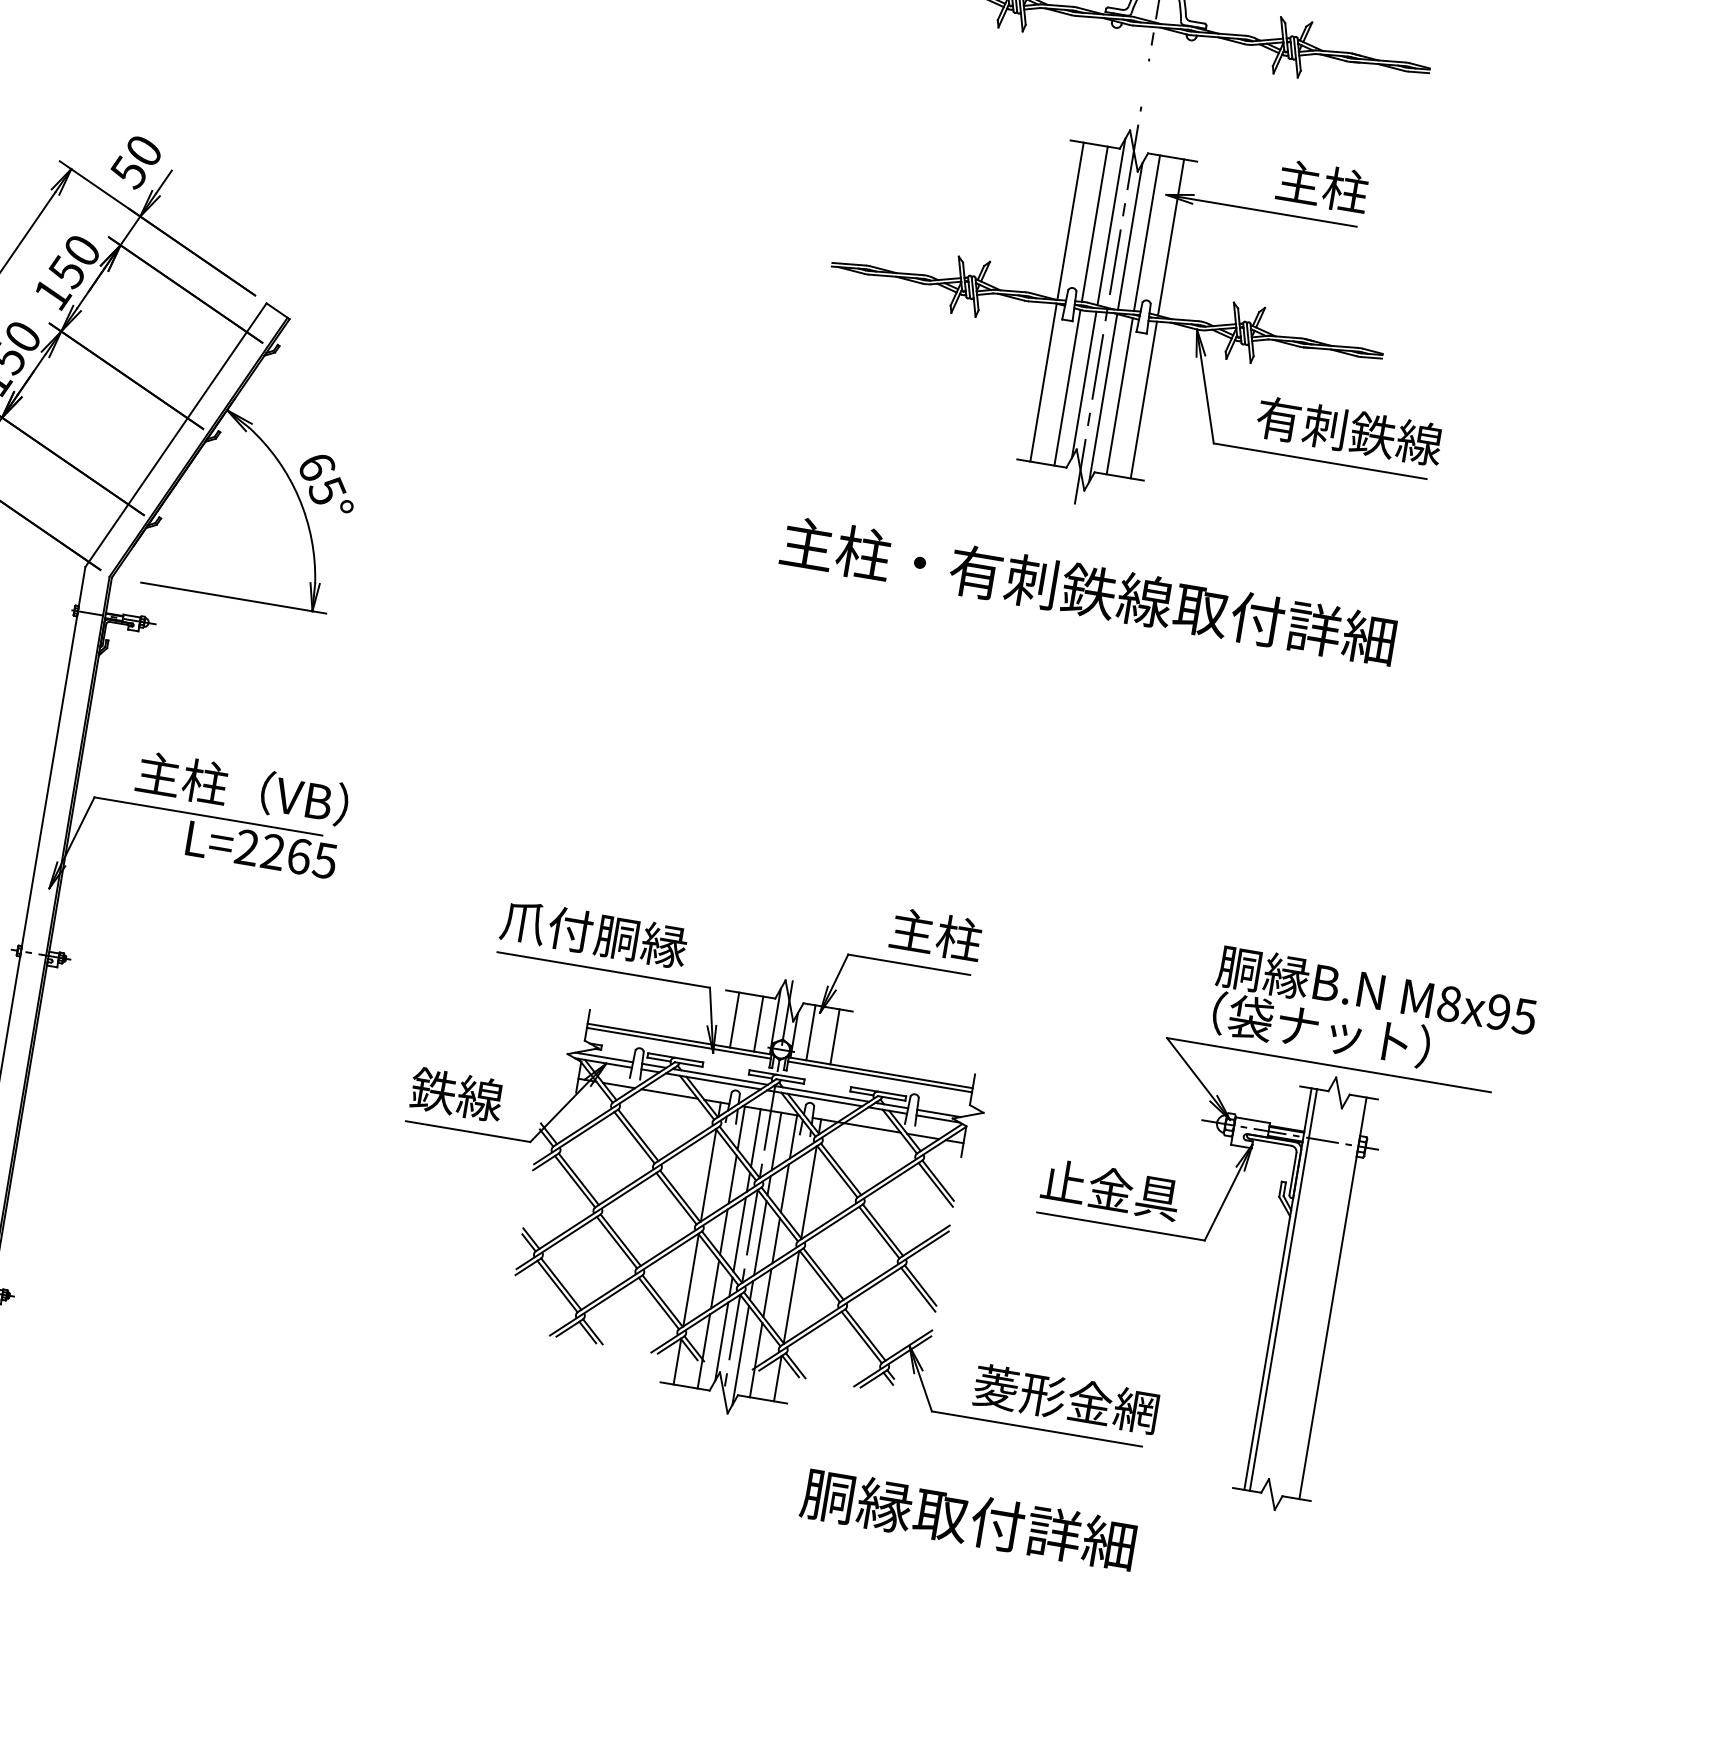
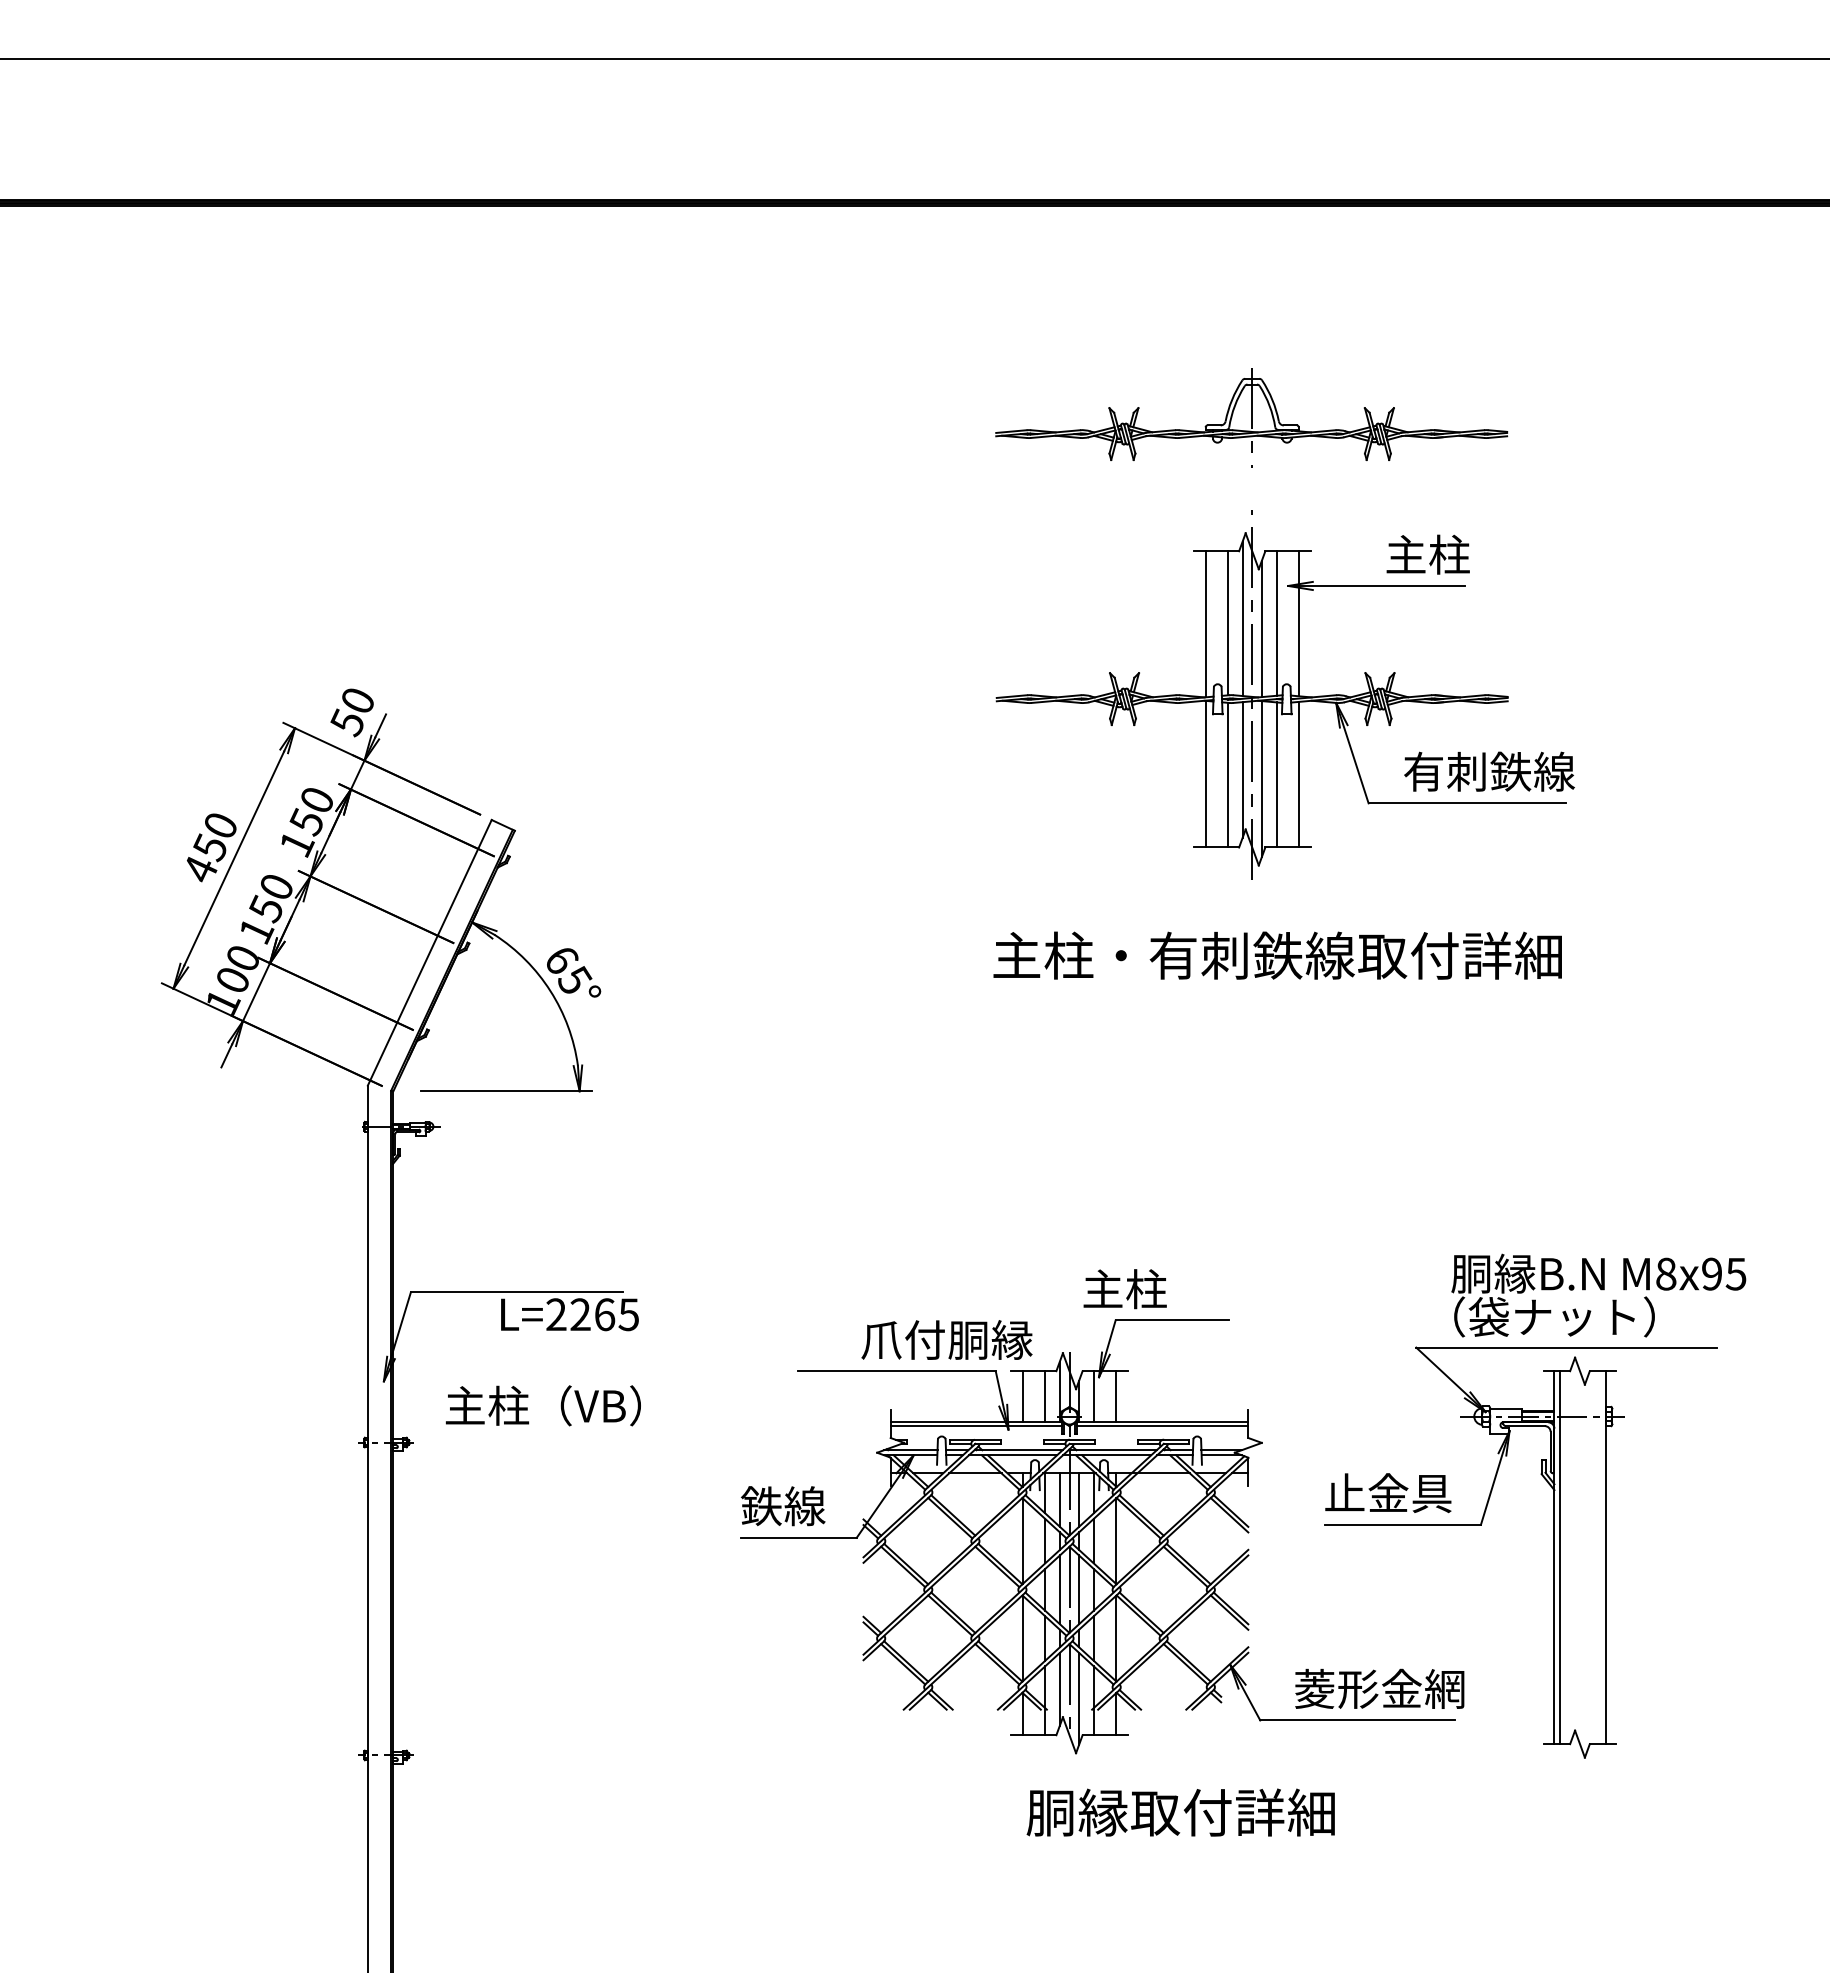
text: (241, 787) -> (542, 1405), moved
text: (593, 933) -> (946, 1339), moved
text: (935, 934) -> (1124, 1289), moved
text: (968, 1519) -> (1180, 1812), moved

